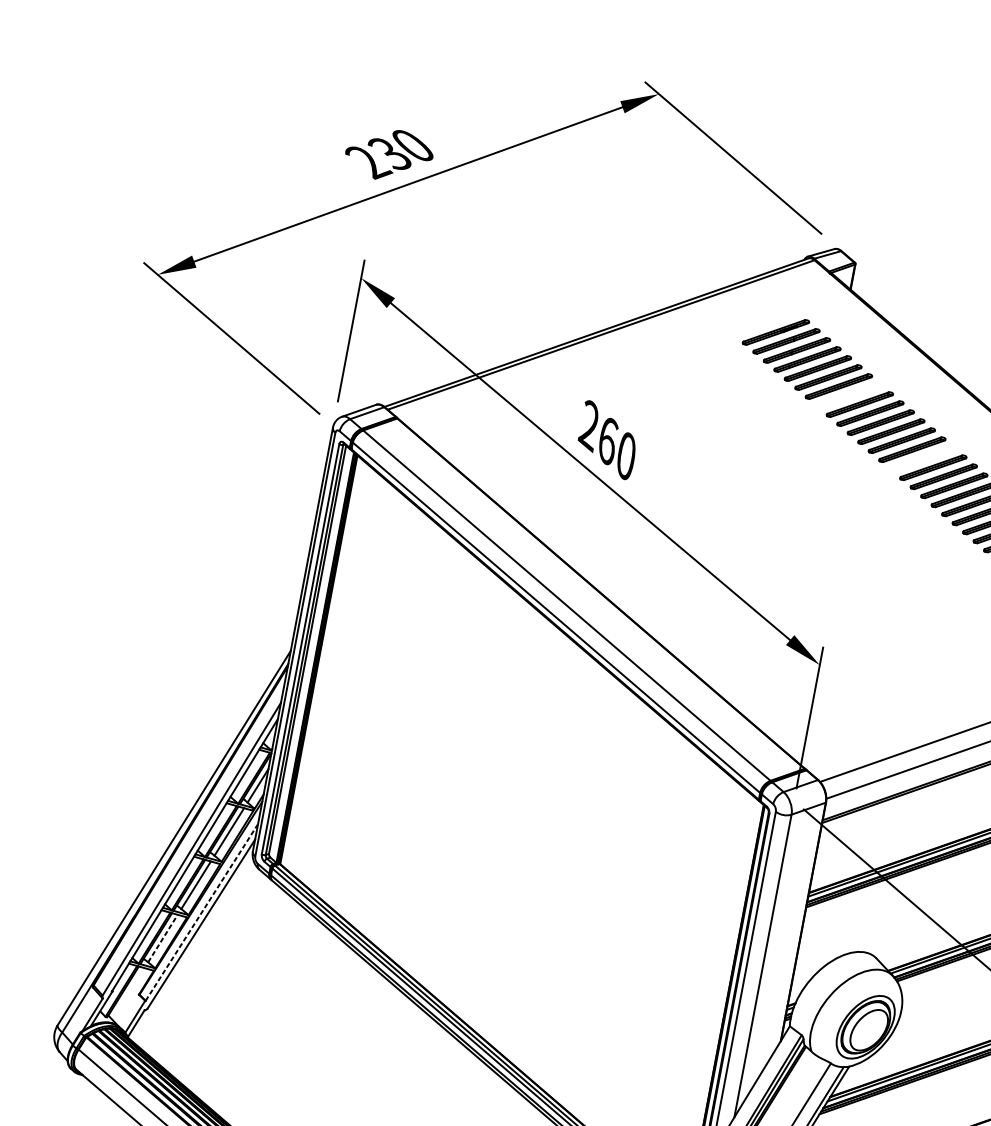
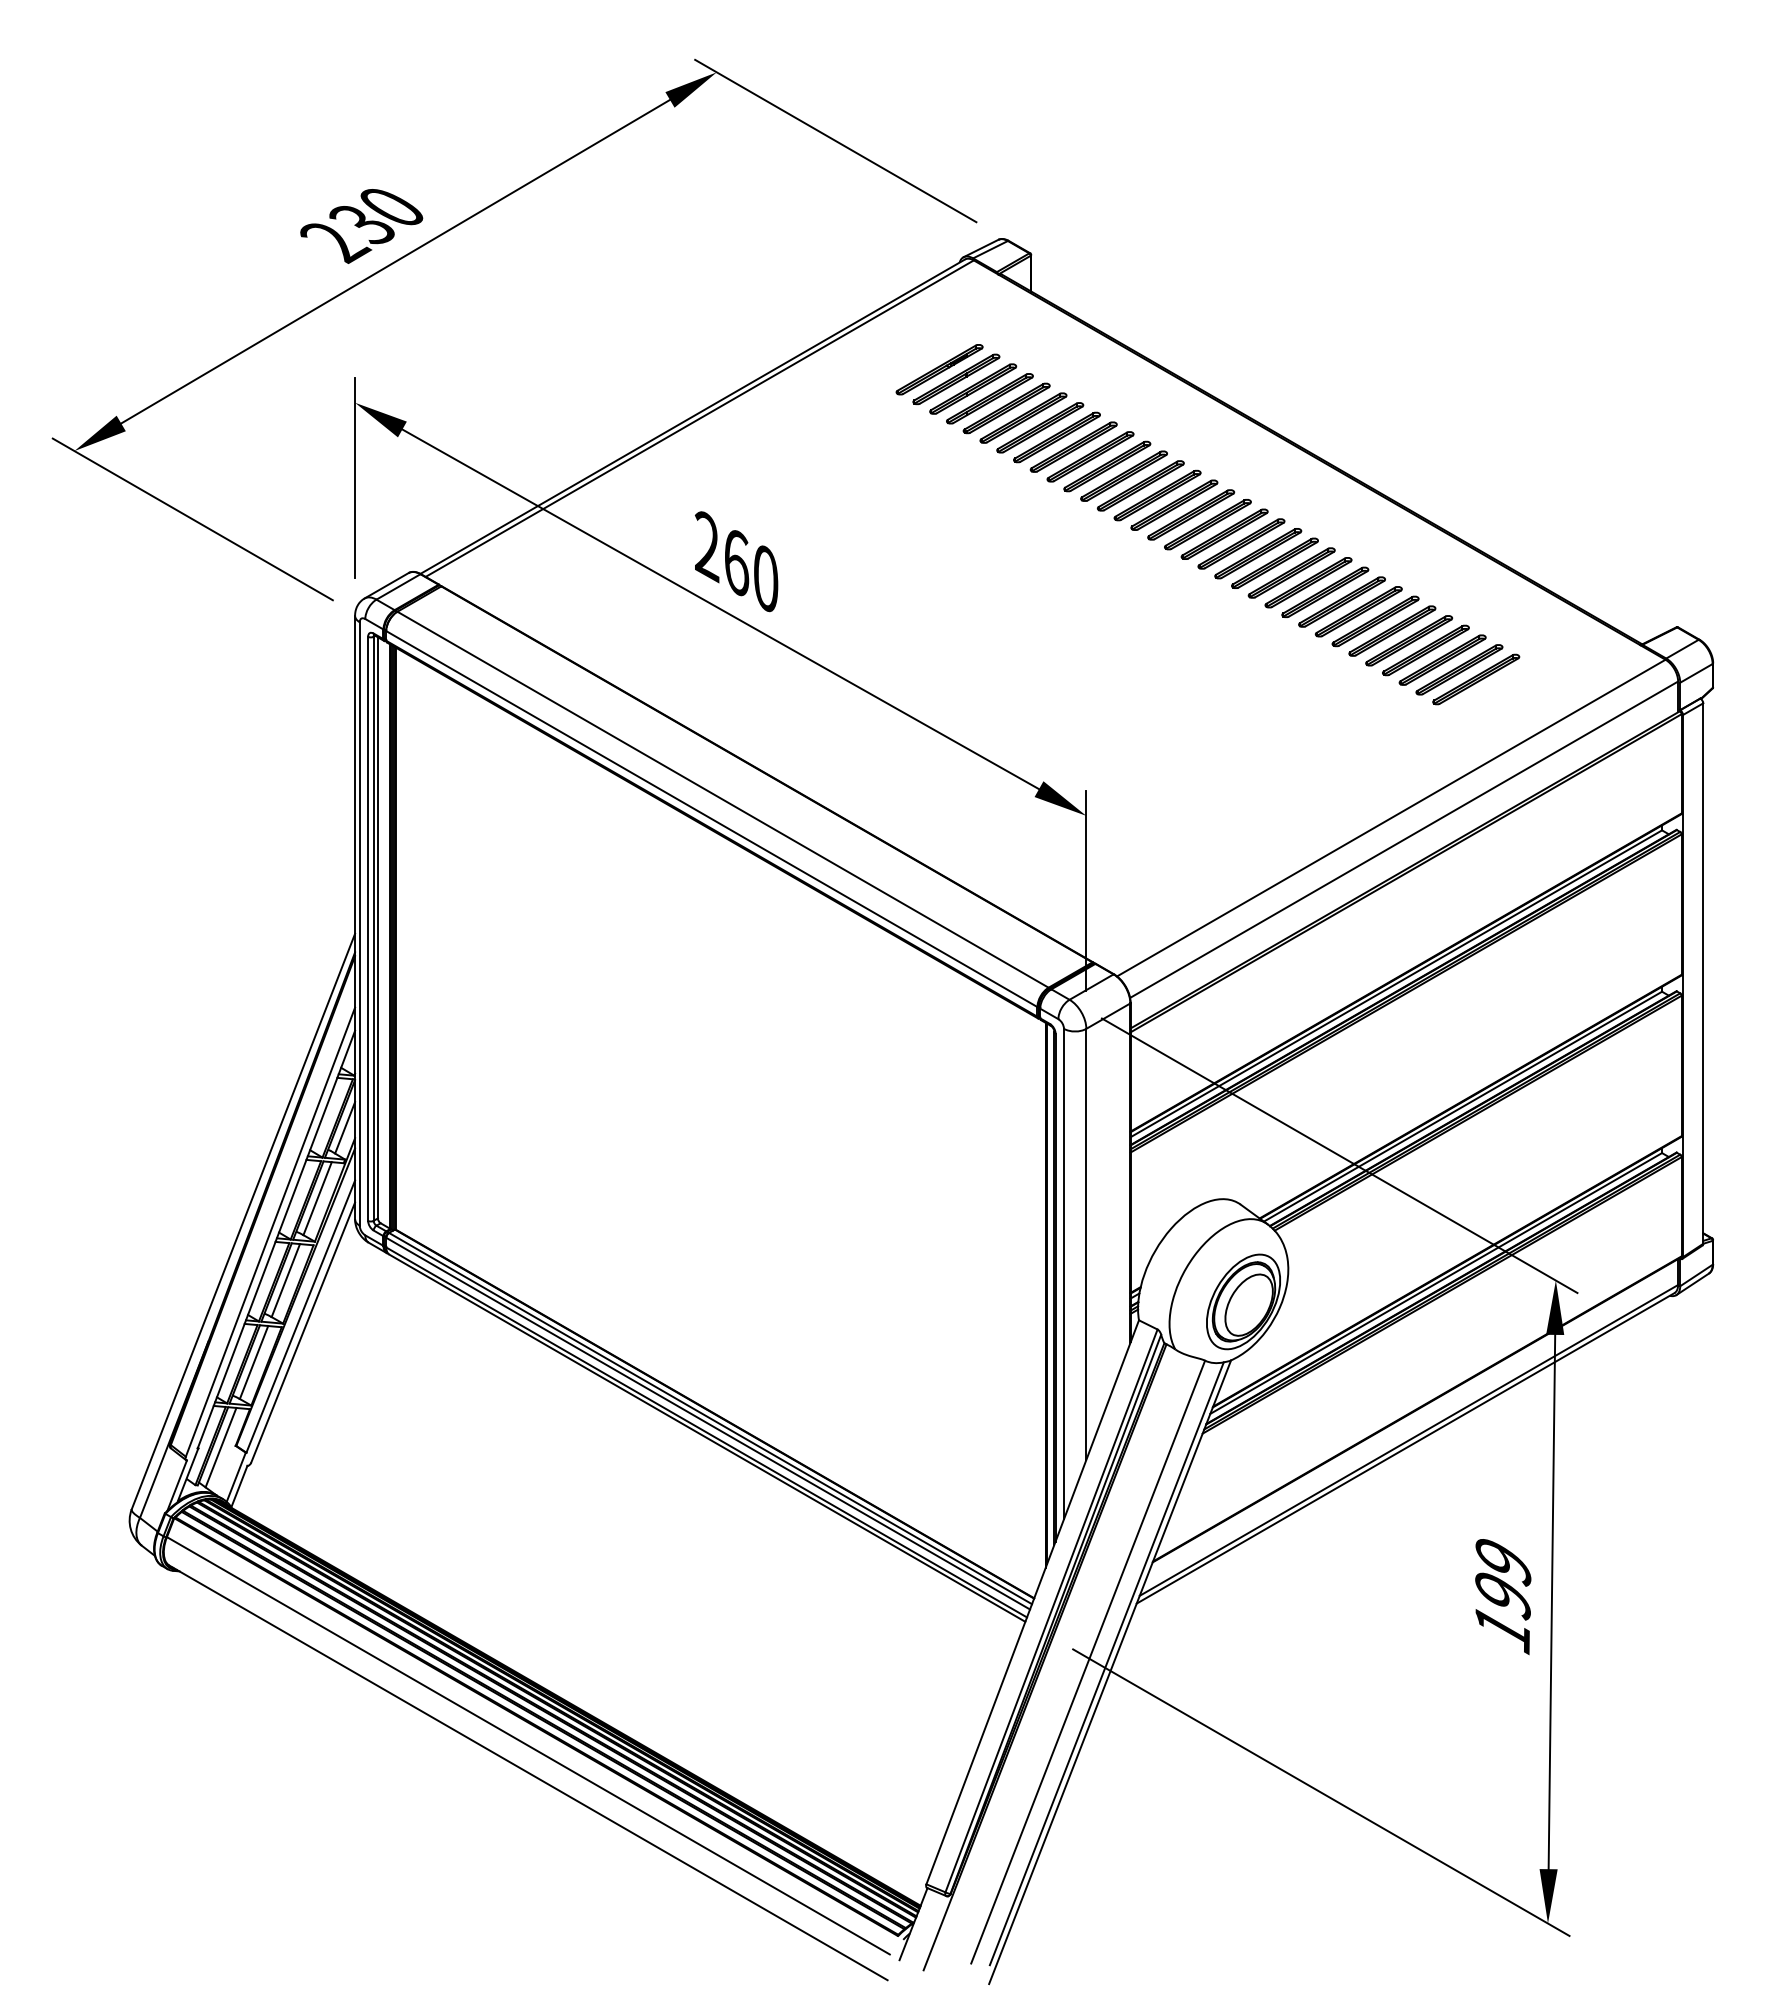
part: (849, 395) -> (1056, 437), added
part: (923, 458) -> (1174, 504), added
line: (201, 912) -> (300, 1316), dashed -> solid
line: (163, 938) -> (254, 1362), dashed -> solid
line: (128, 993) -> (220, 1447), added

